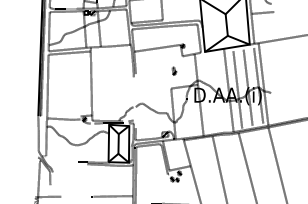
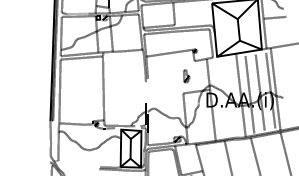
part: (174, 70) -> (186, 75), size x1.6

